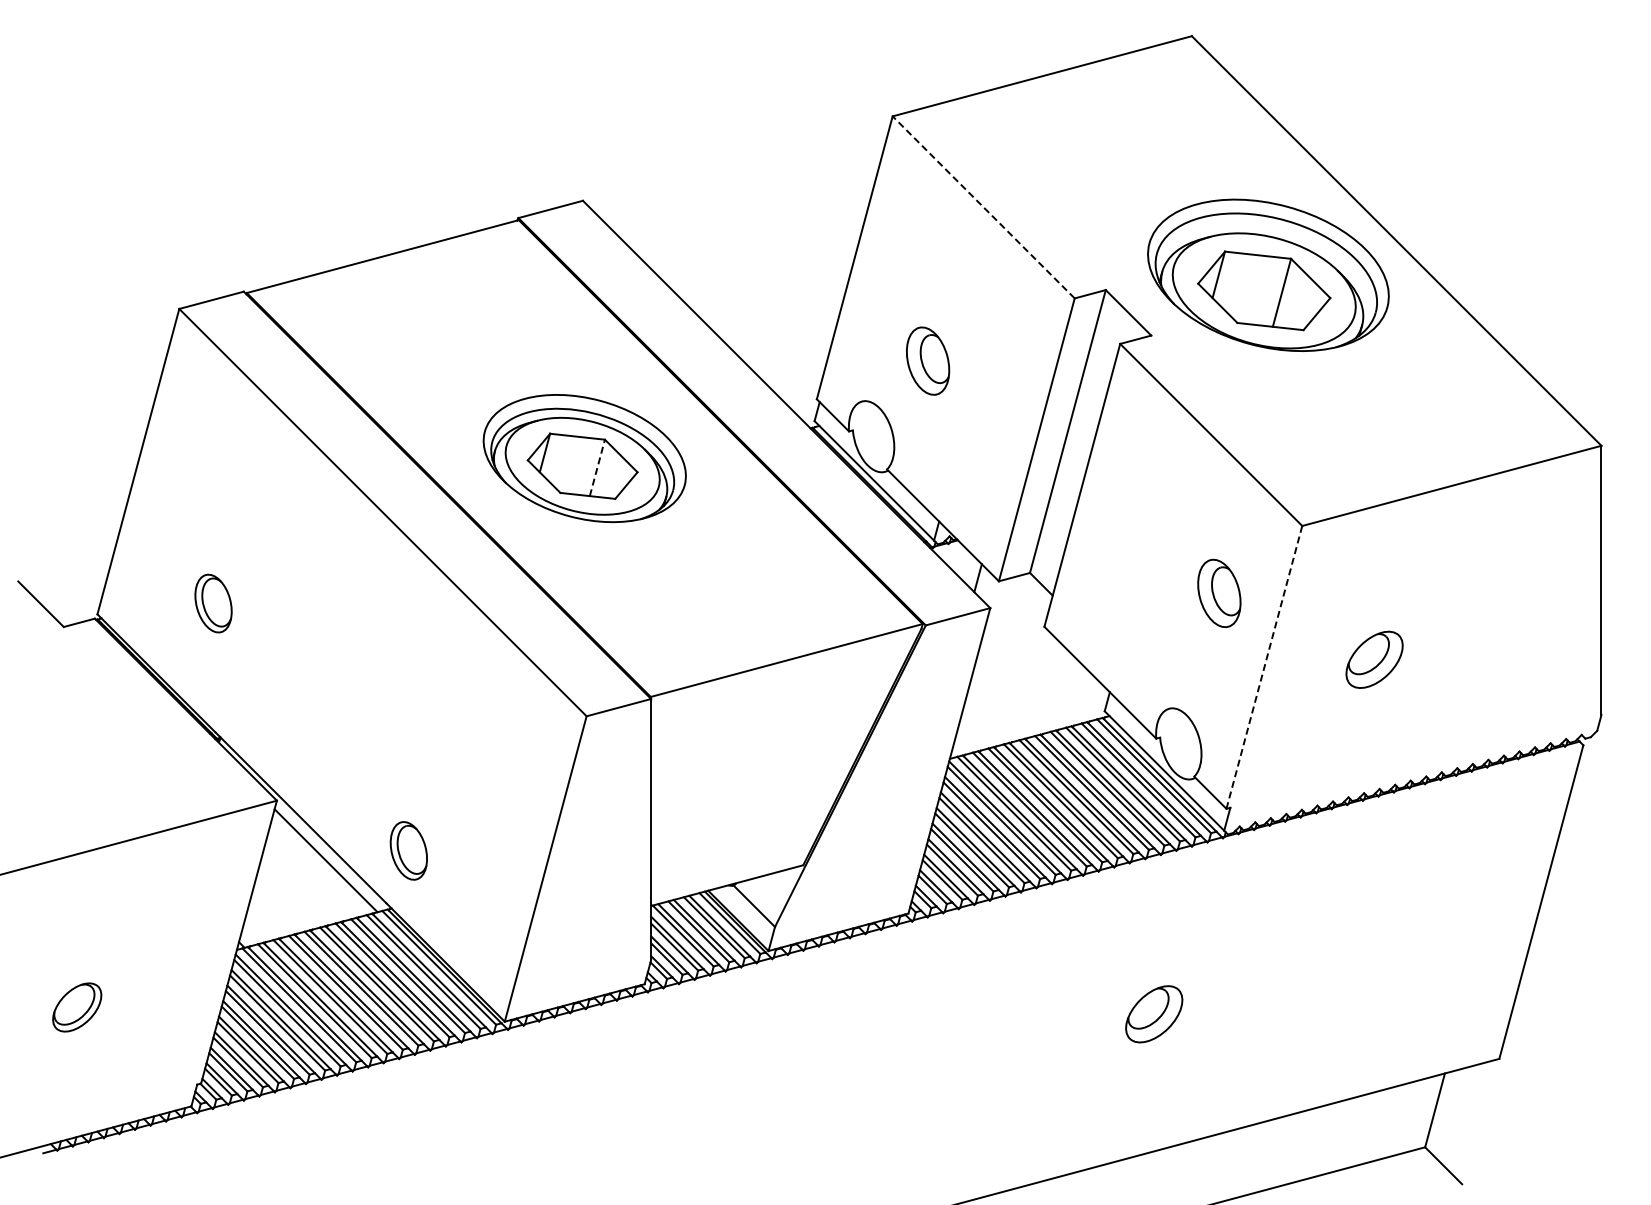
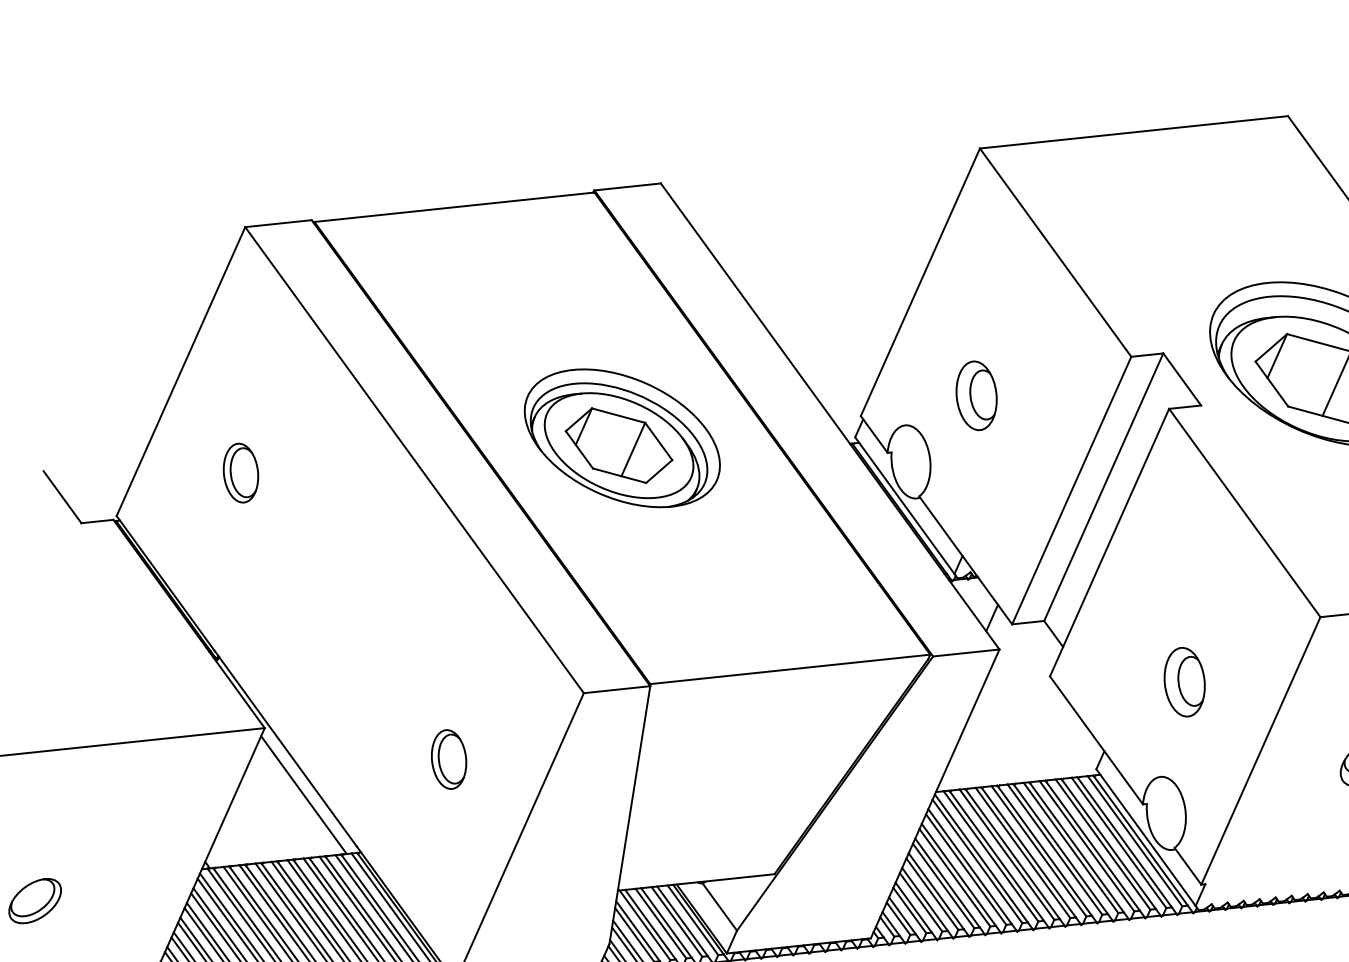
line: (983, 207) -> (1055, 252), dashed -> solid
line: (597, 467) -> (633, 449), dashed -> solid
part: (1219, 592) -> (1184, 681), moved
part: (213, 603) -> (240, 473), moved
line: (1264, 667) -> (1261, 751), dashed -> solid
part: (408, 850) -> (448, 759), moved

